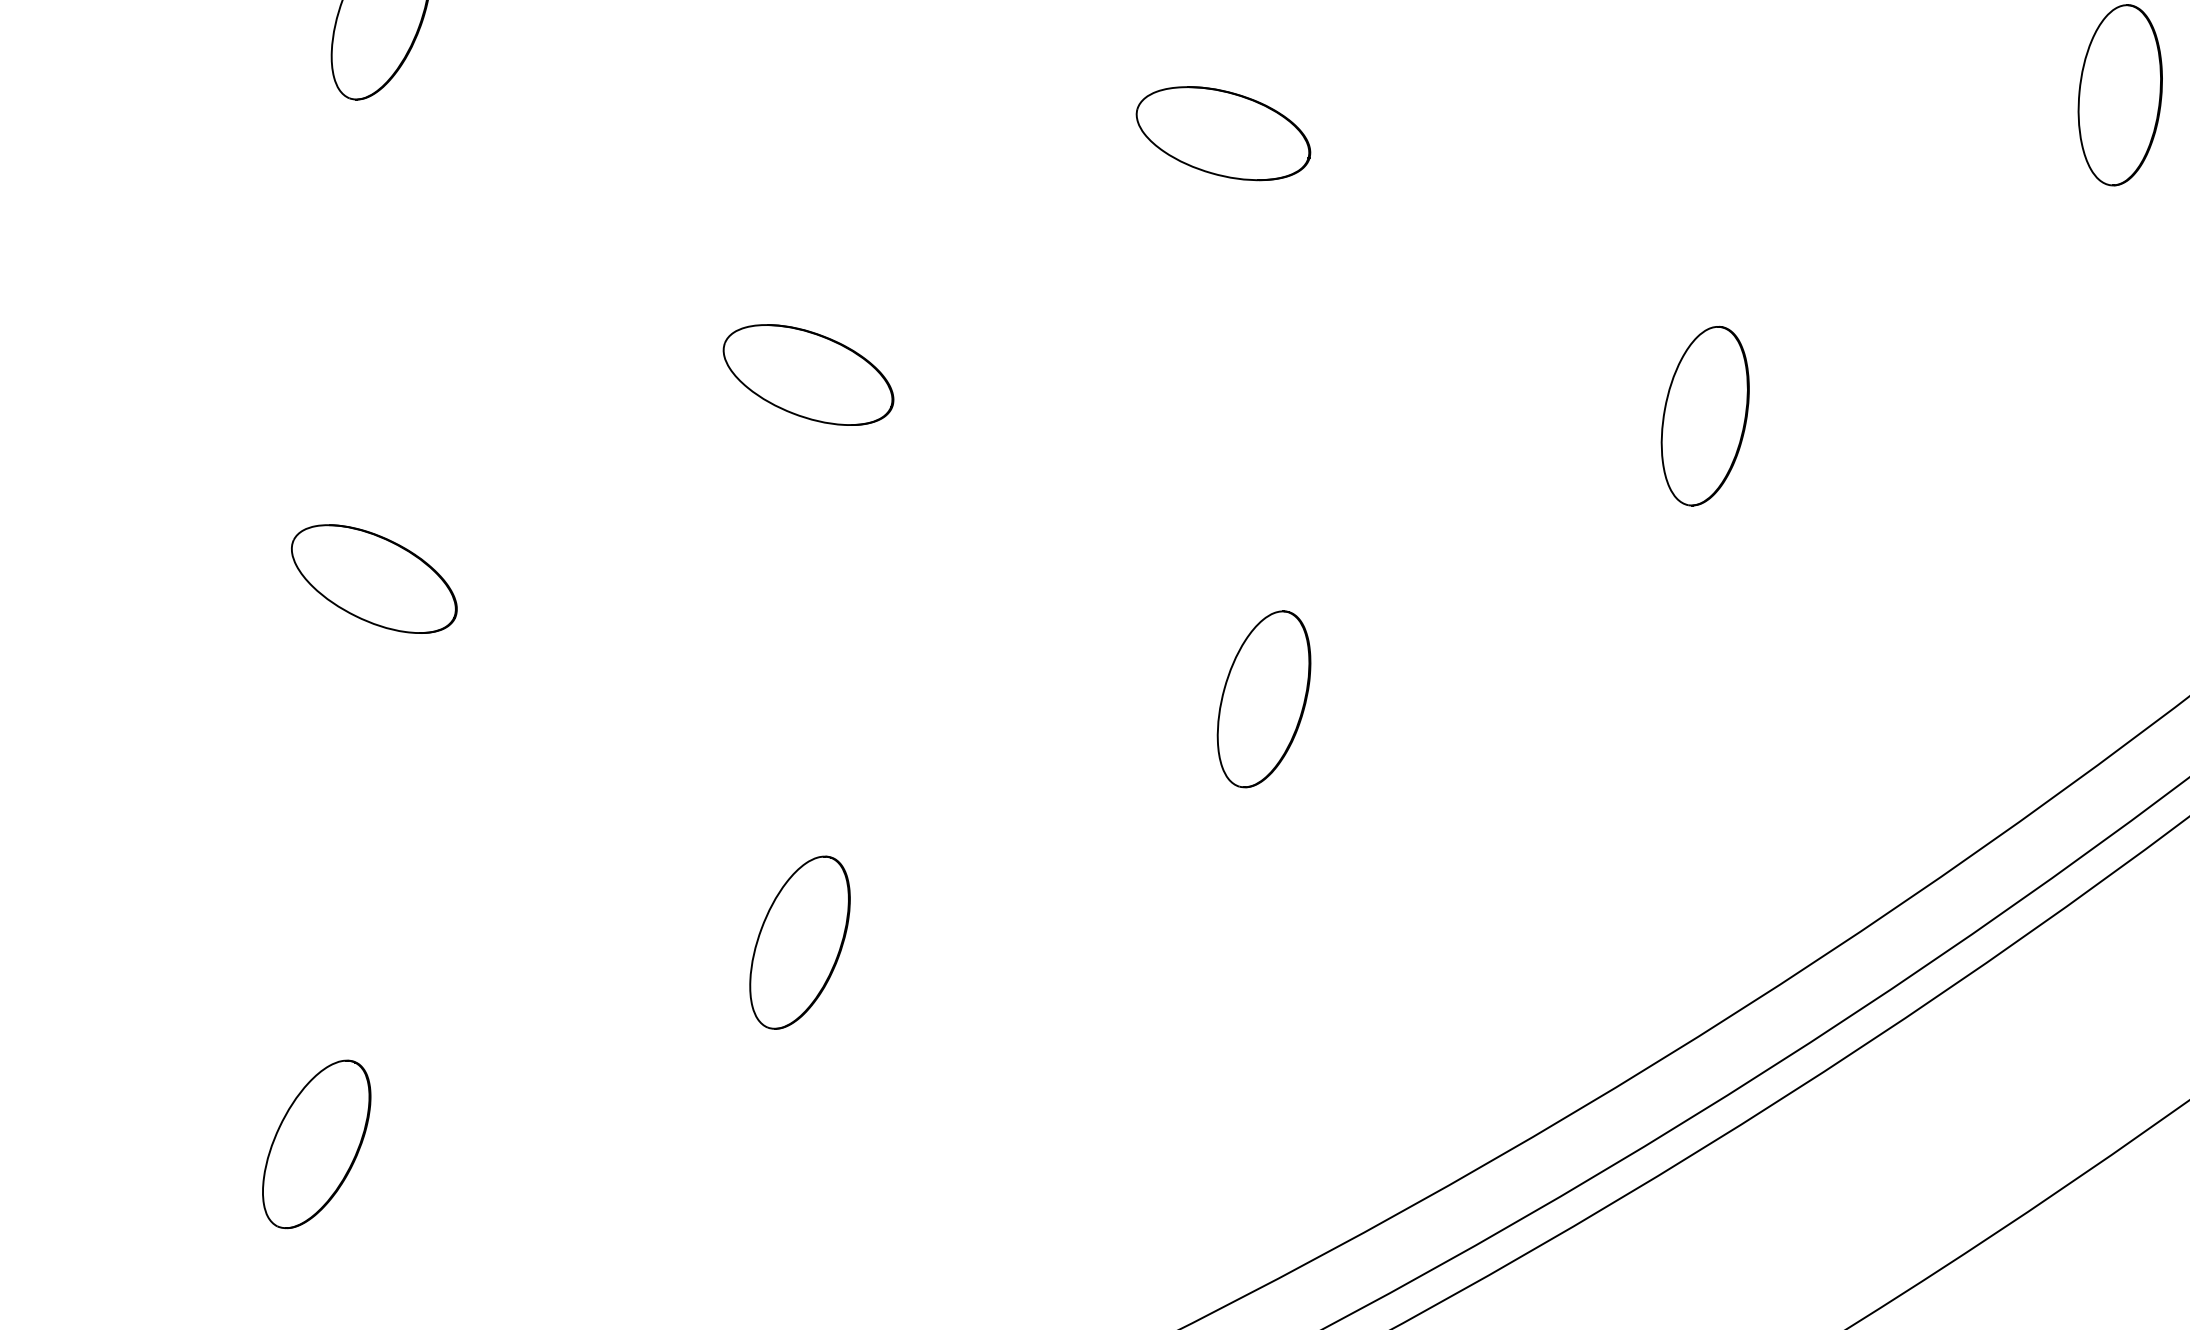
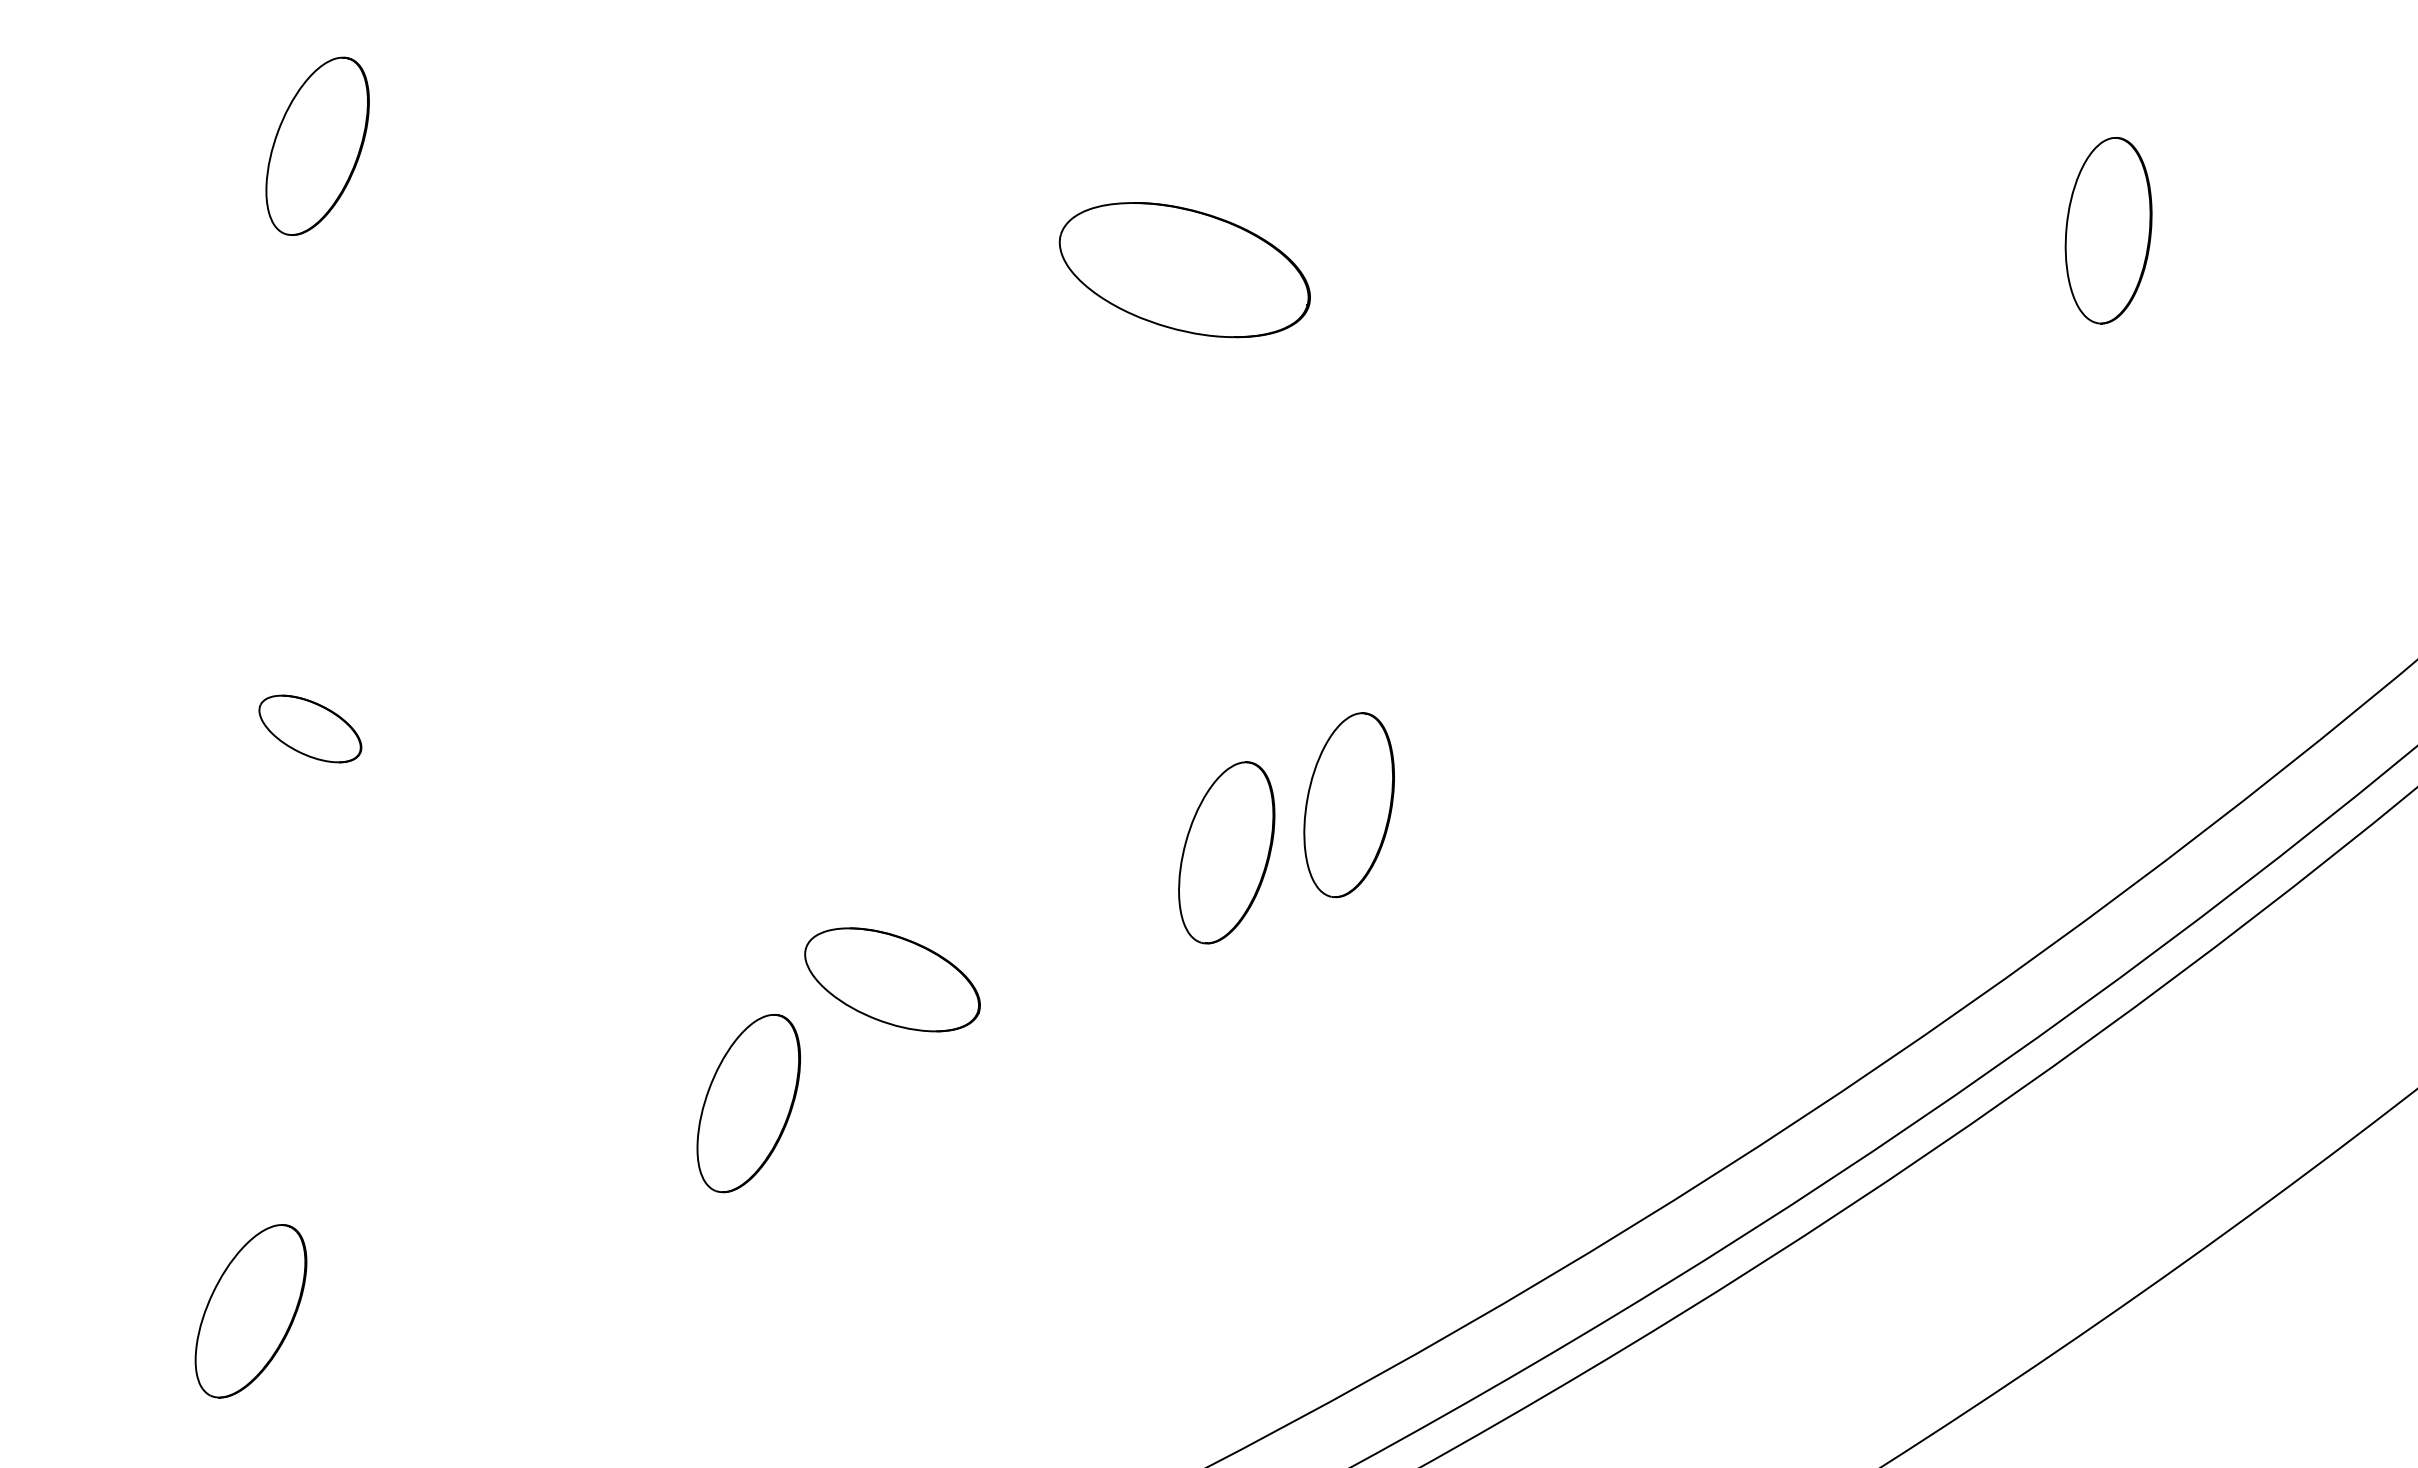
part: (1223, 133) -> (1184, 270), size x1.4
part: (808, 374) -> (892, 979), moved
part: (1704, 416) -> (1348, 805), moved
part: (374, 578) -> (310, 728), size x0.6

